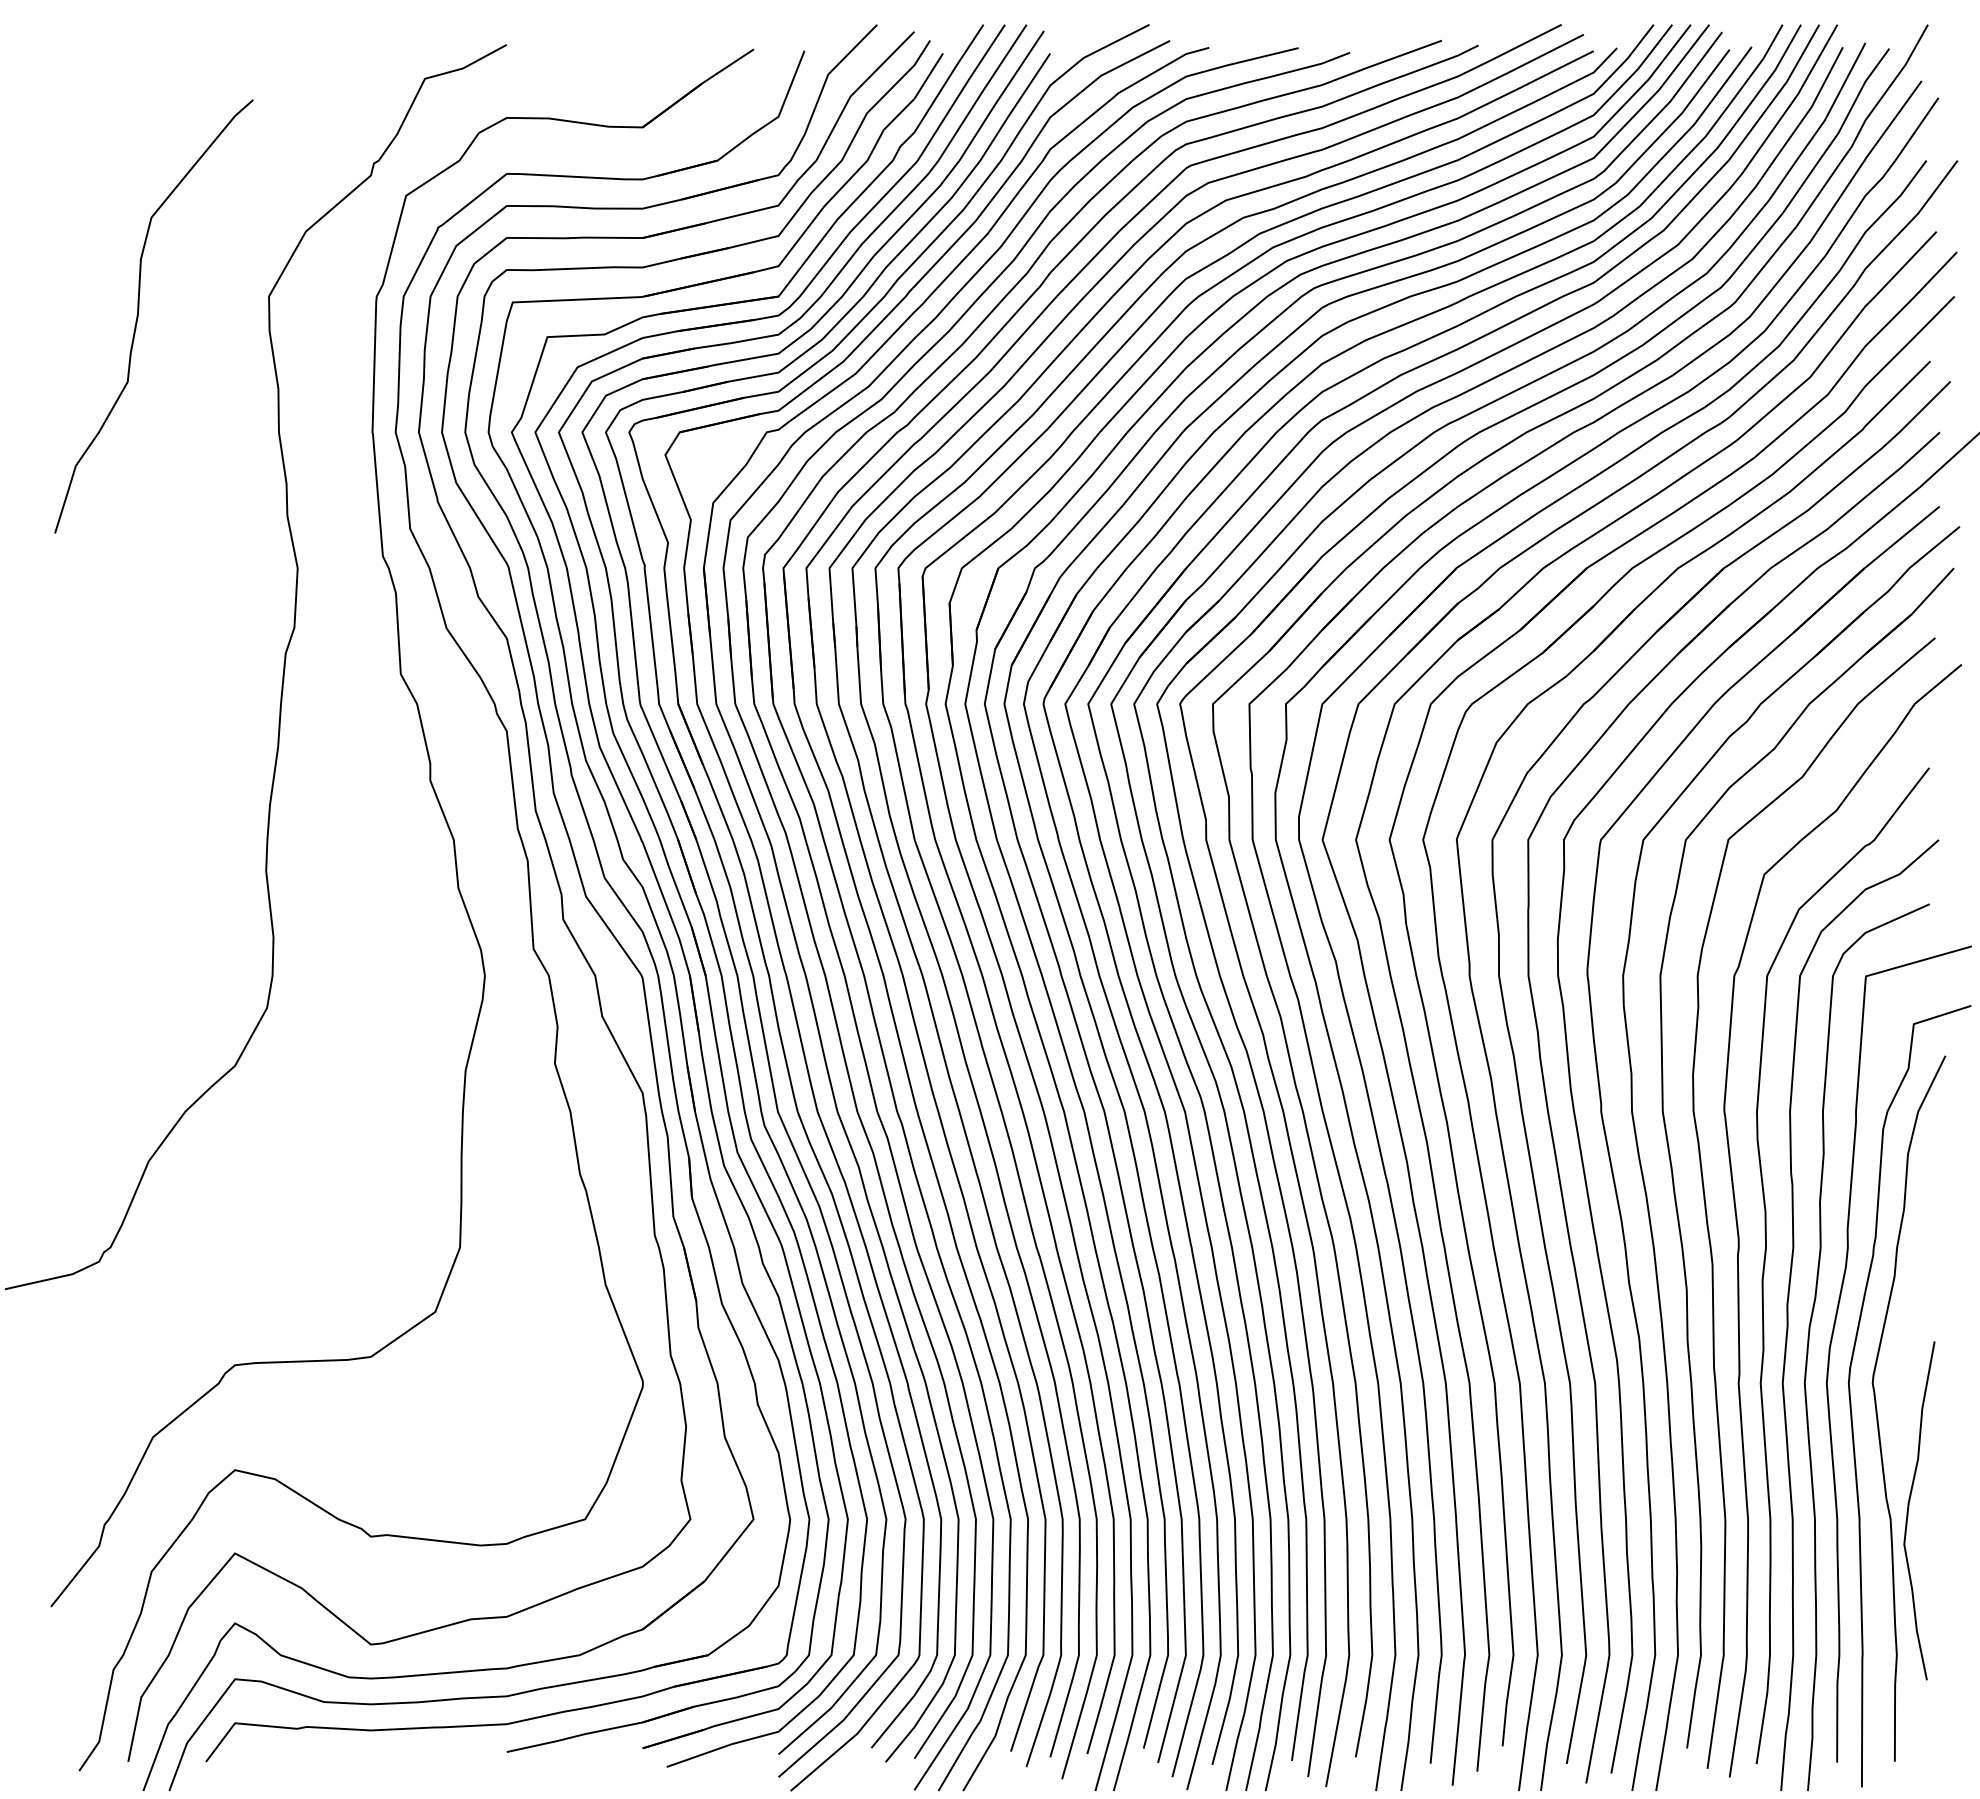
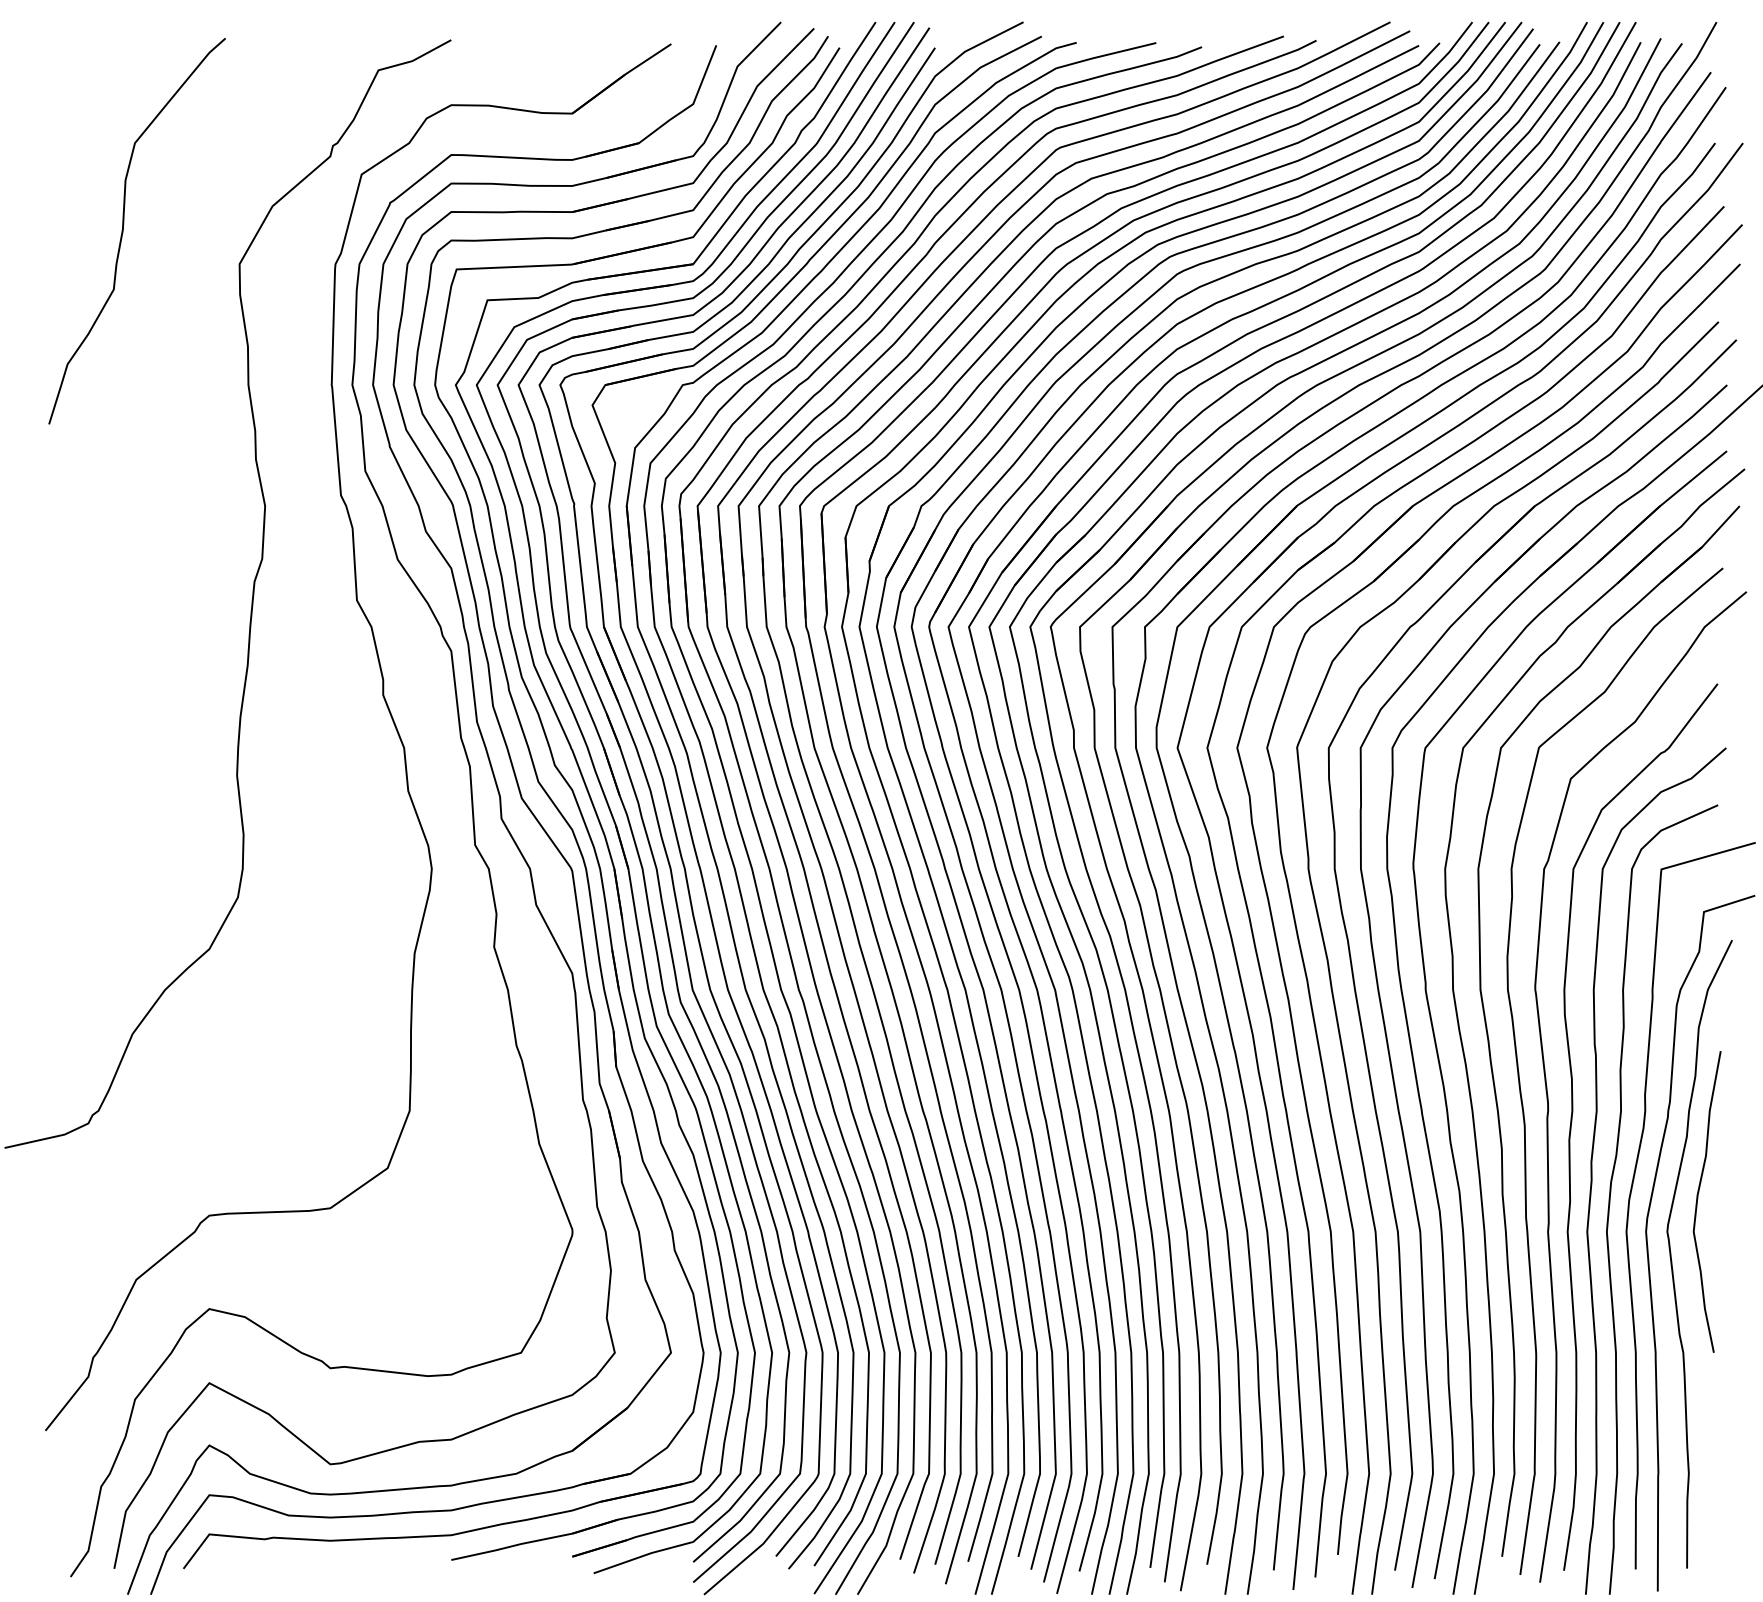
curve: (138, 316) -> (123, 231), moved
curve: (1909, 1507) -> (1698, 1198), moved

